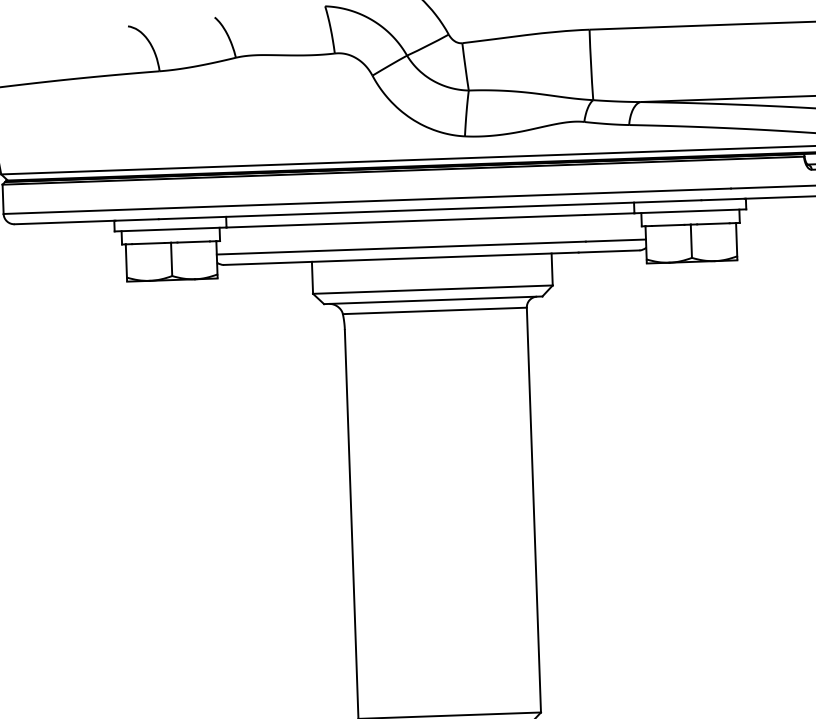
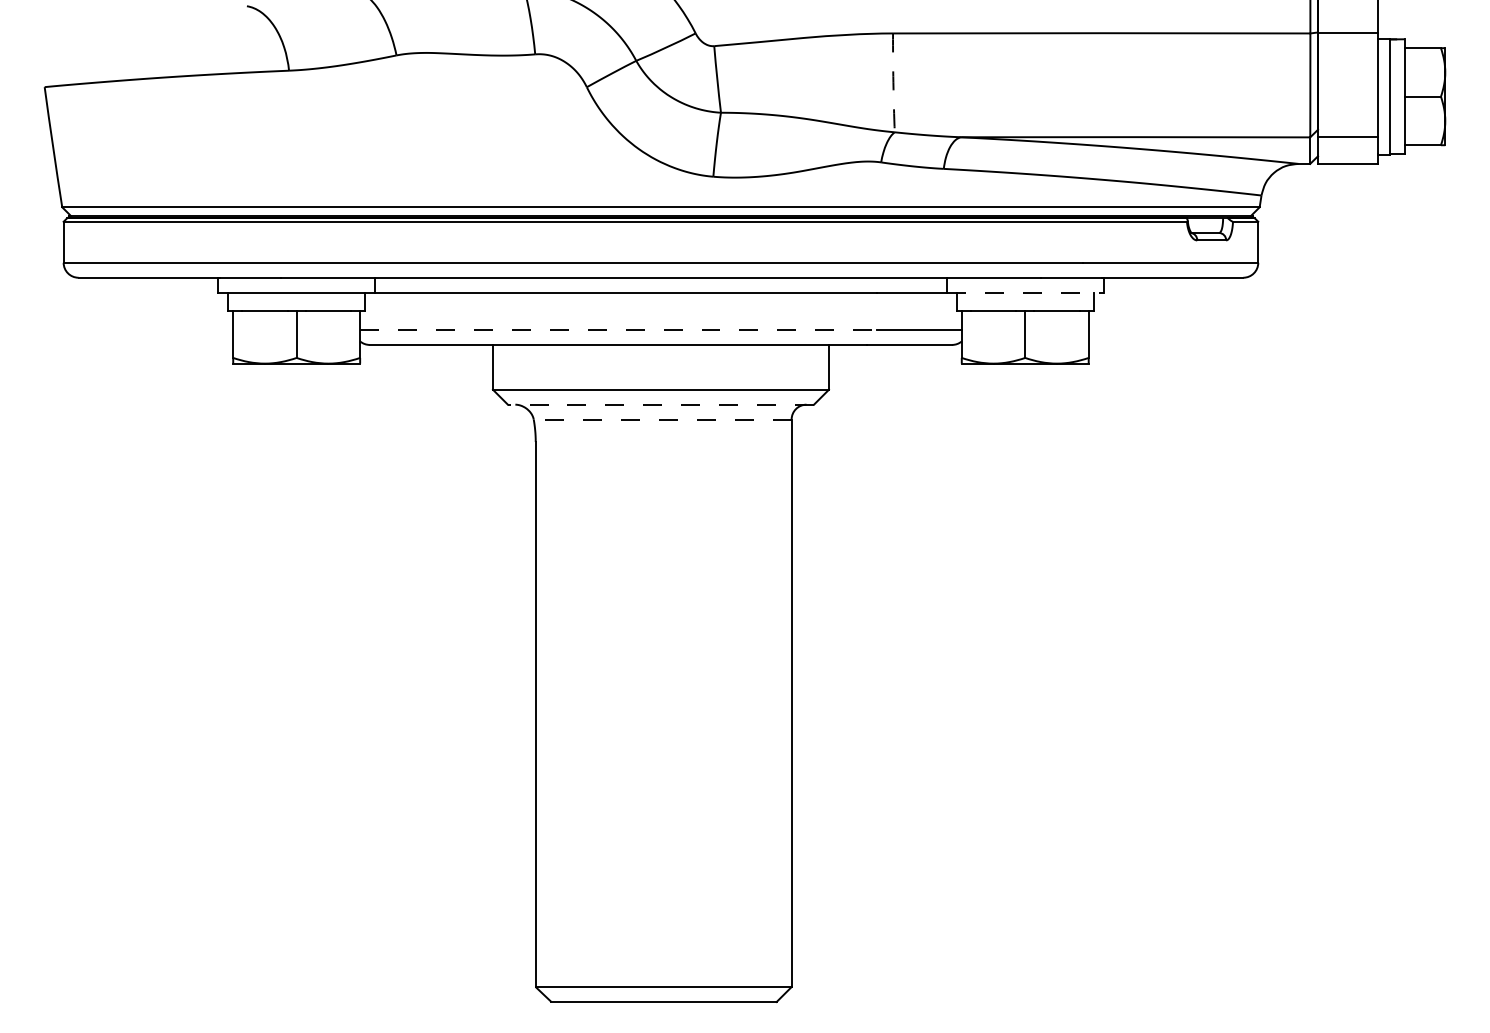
arc: (591, 64) -> (893, 82), solid -> dashed
line: (690, 211) -> (1025, 292), solid -> dashed
line: (401, 248) -> (618, 330), solid -> dashed
line: (432, 300) -> (660, 404), solid -> dashed
line: (434, 310) -> (662, 419), solid -> dashed

